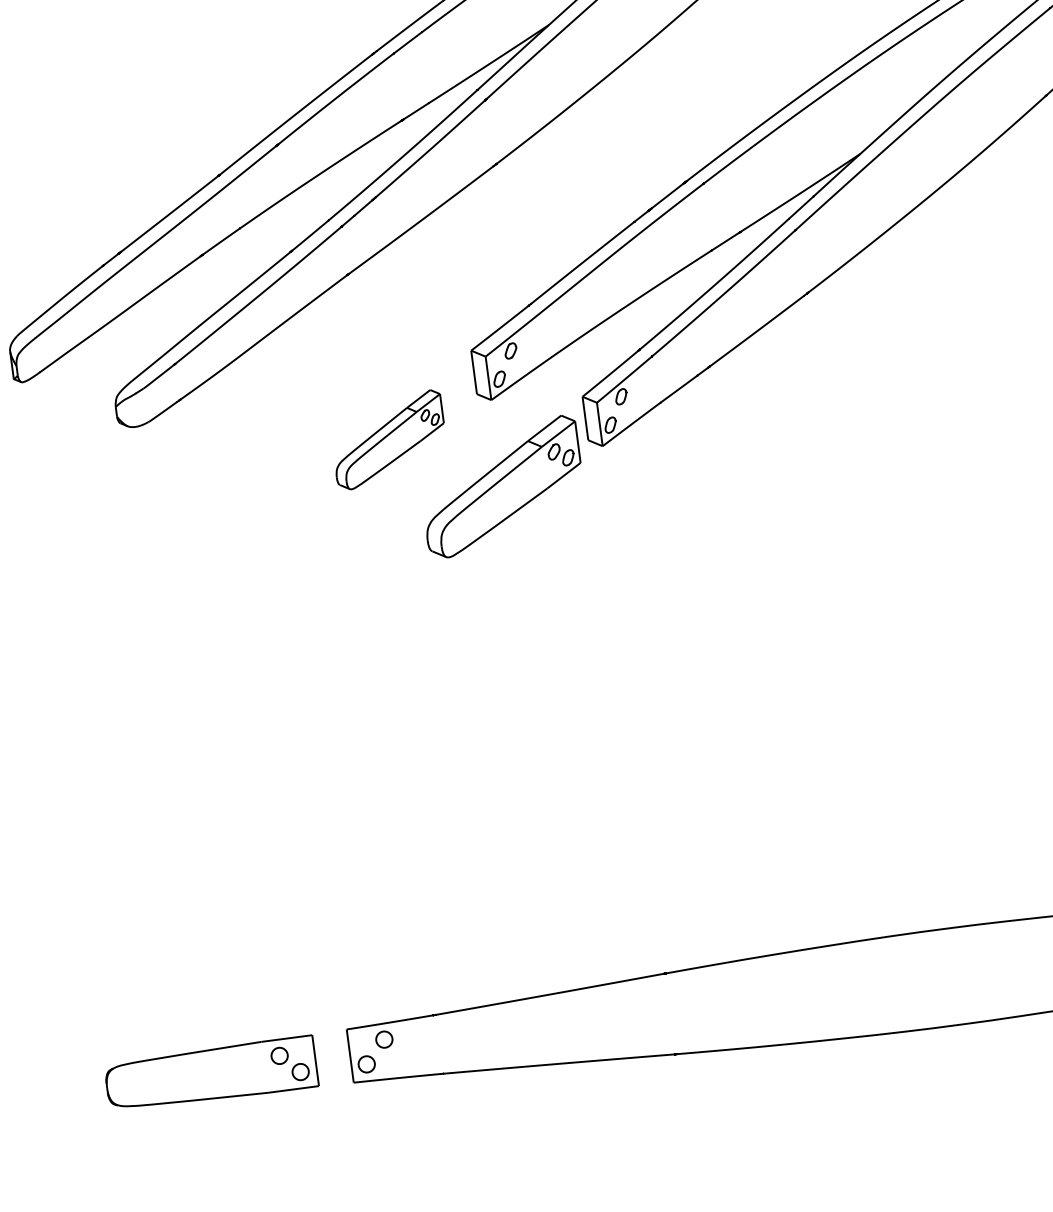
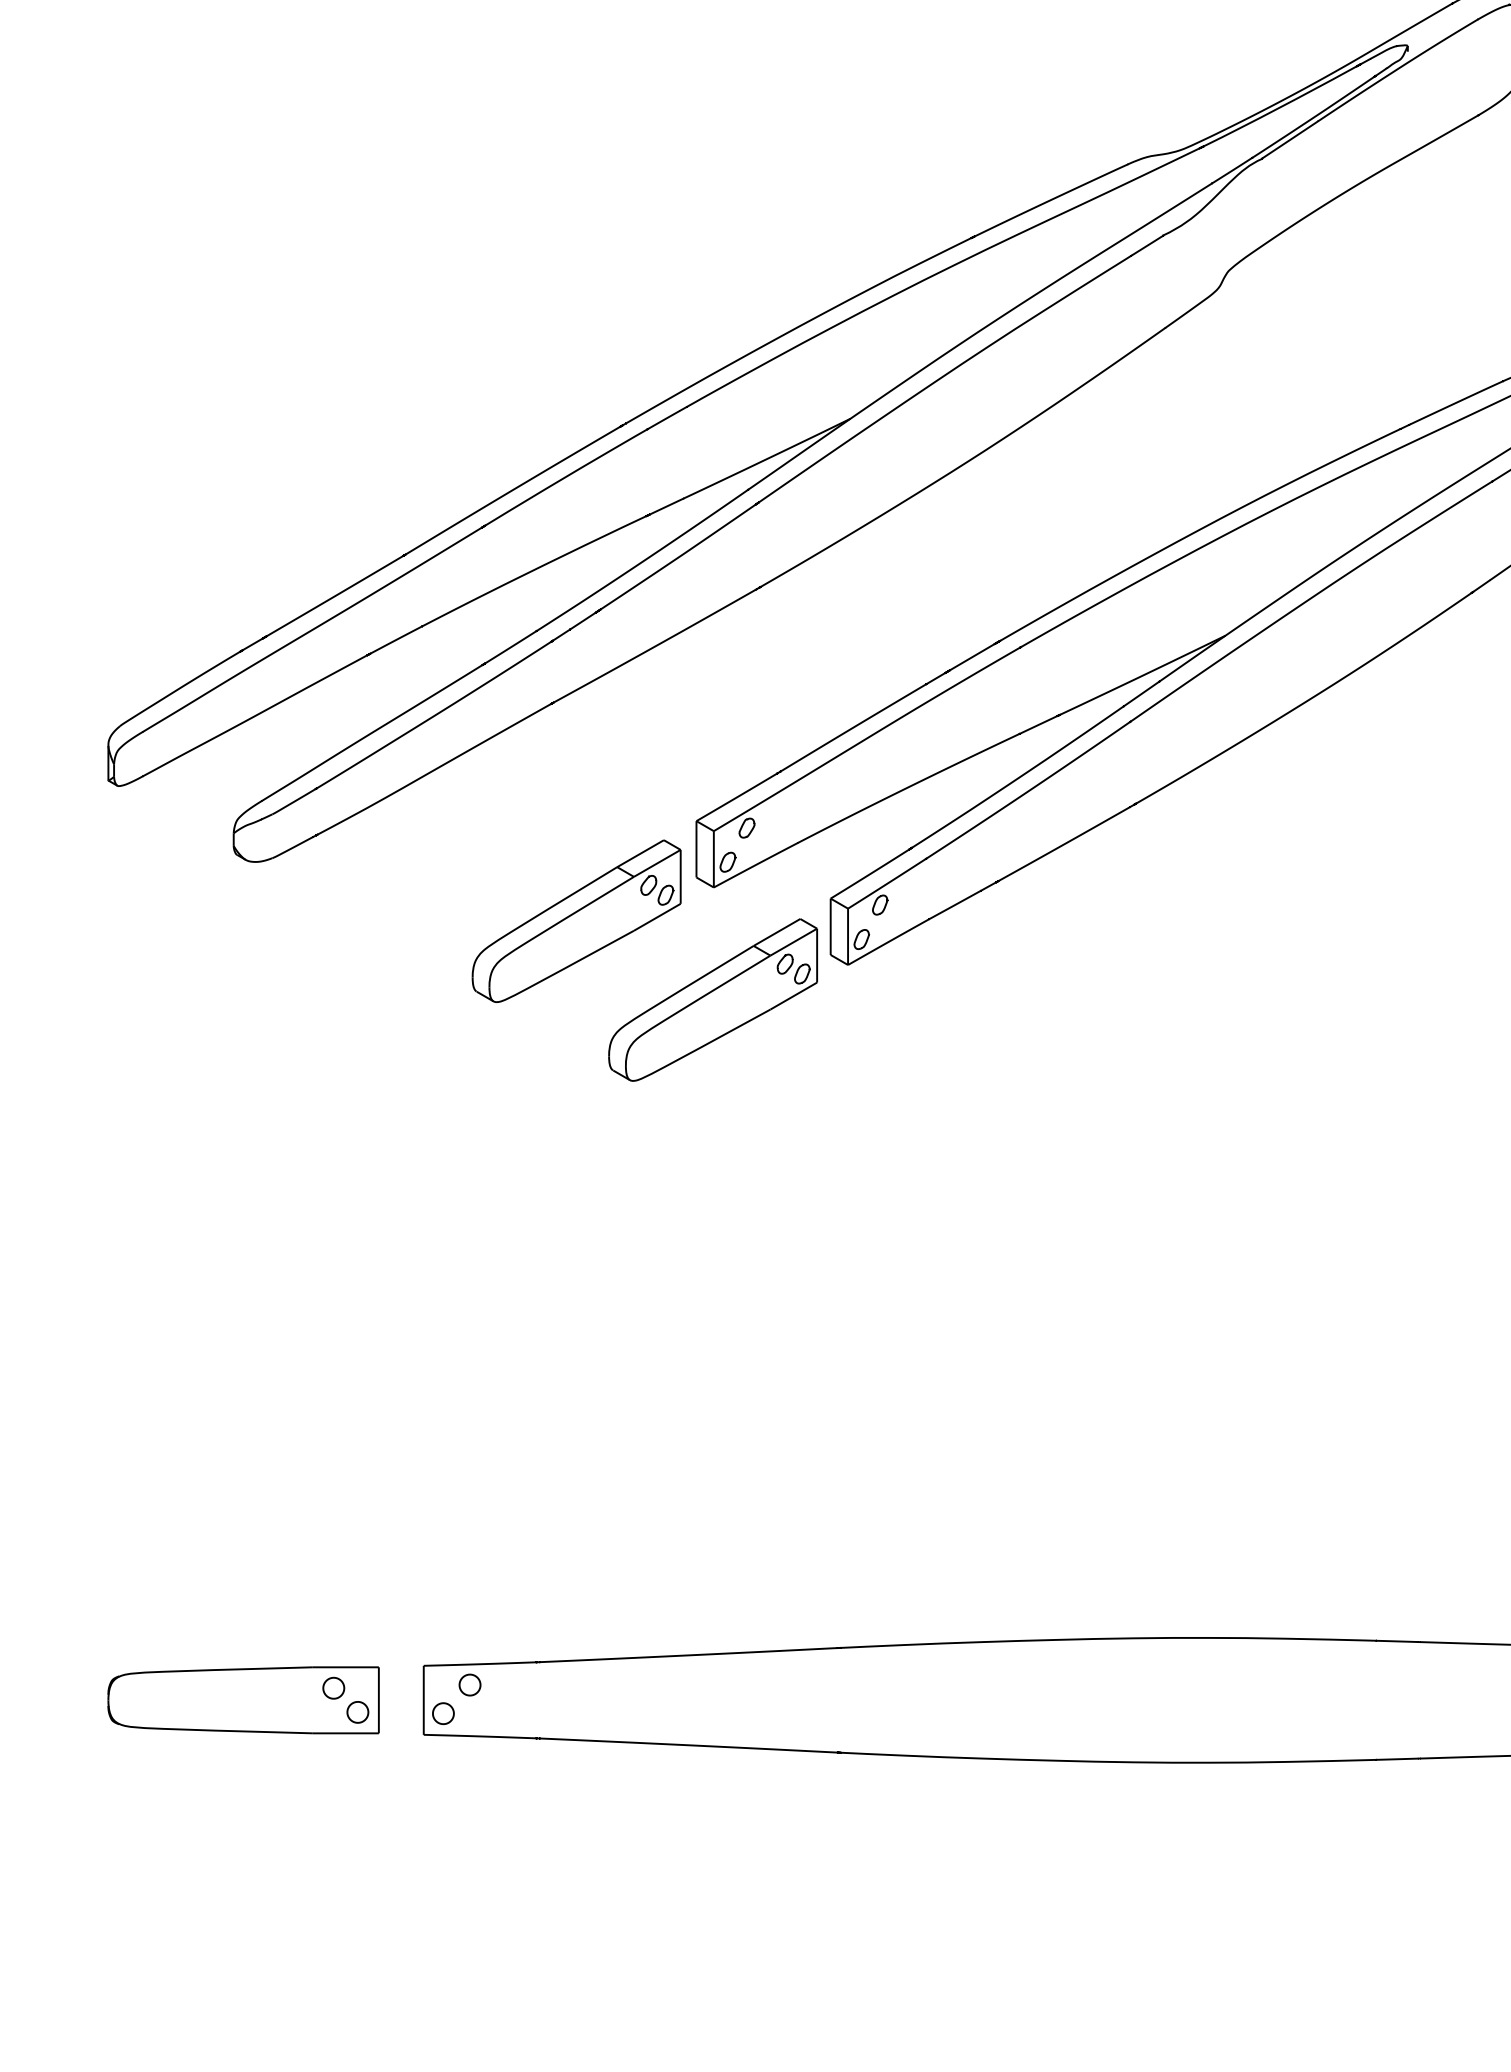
part: (388, 439) -> (576, 920), size x1.43

